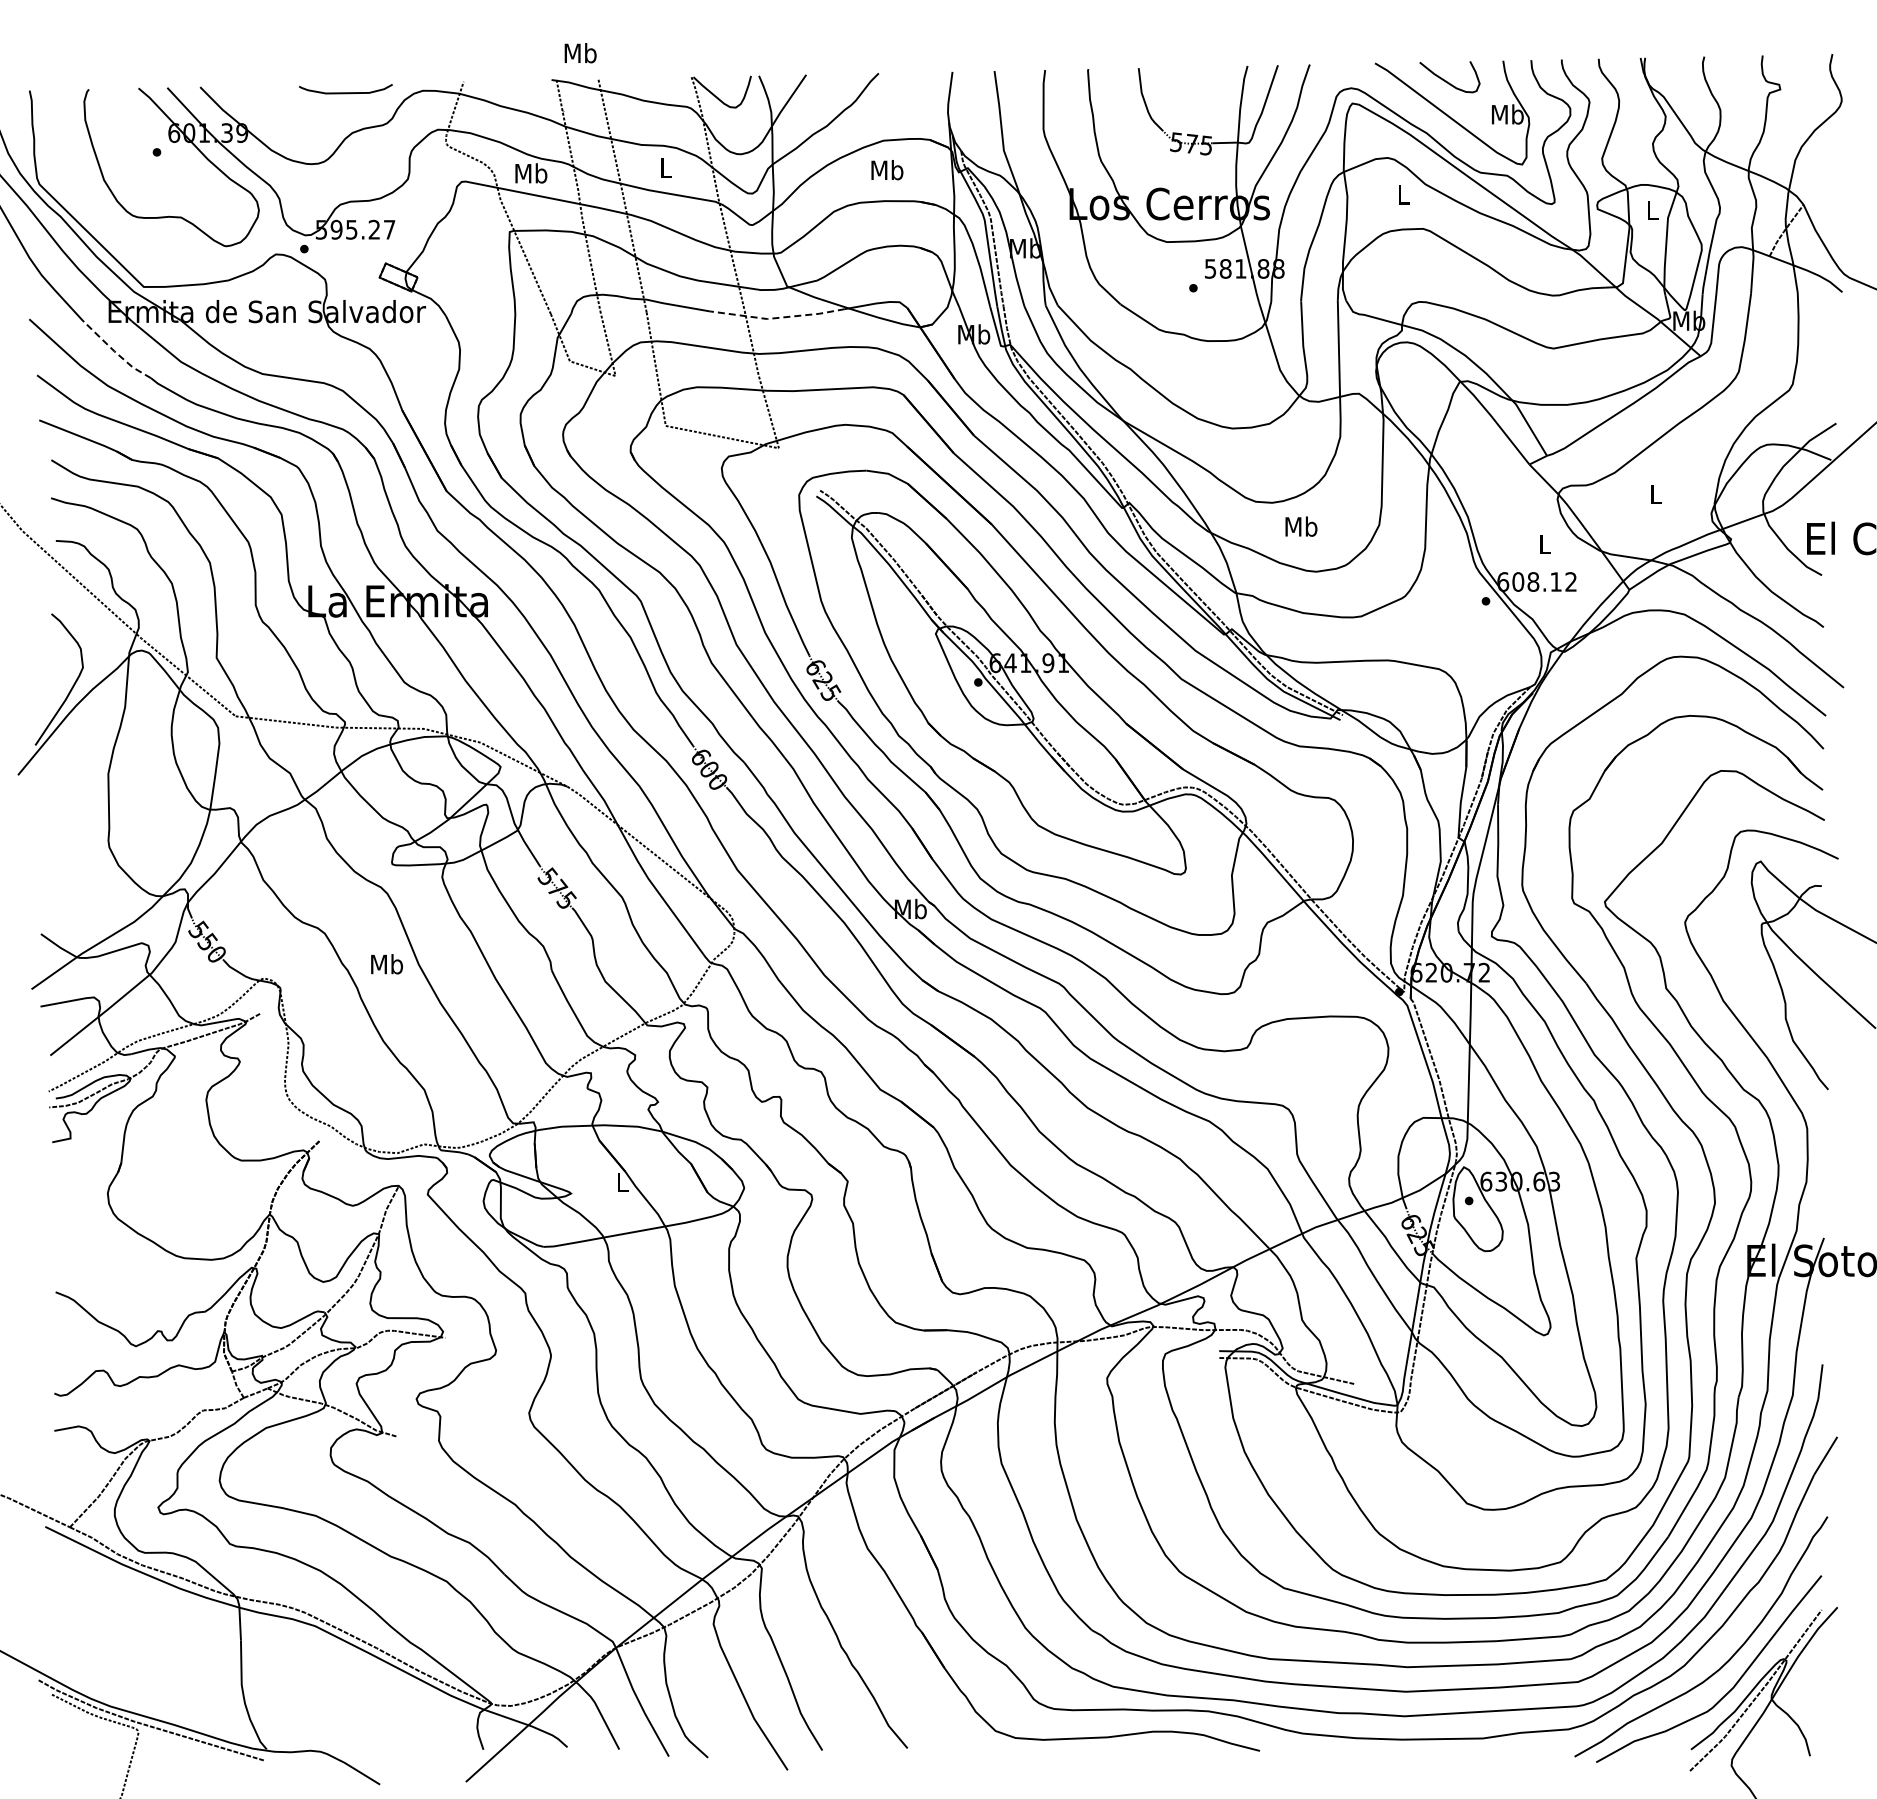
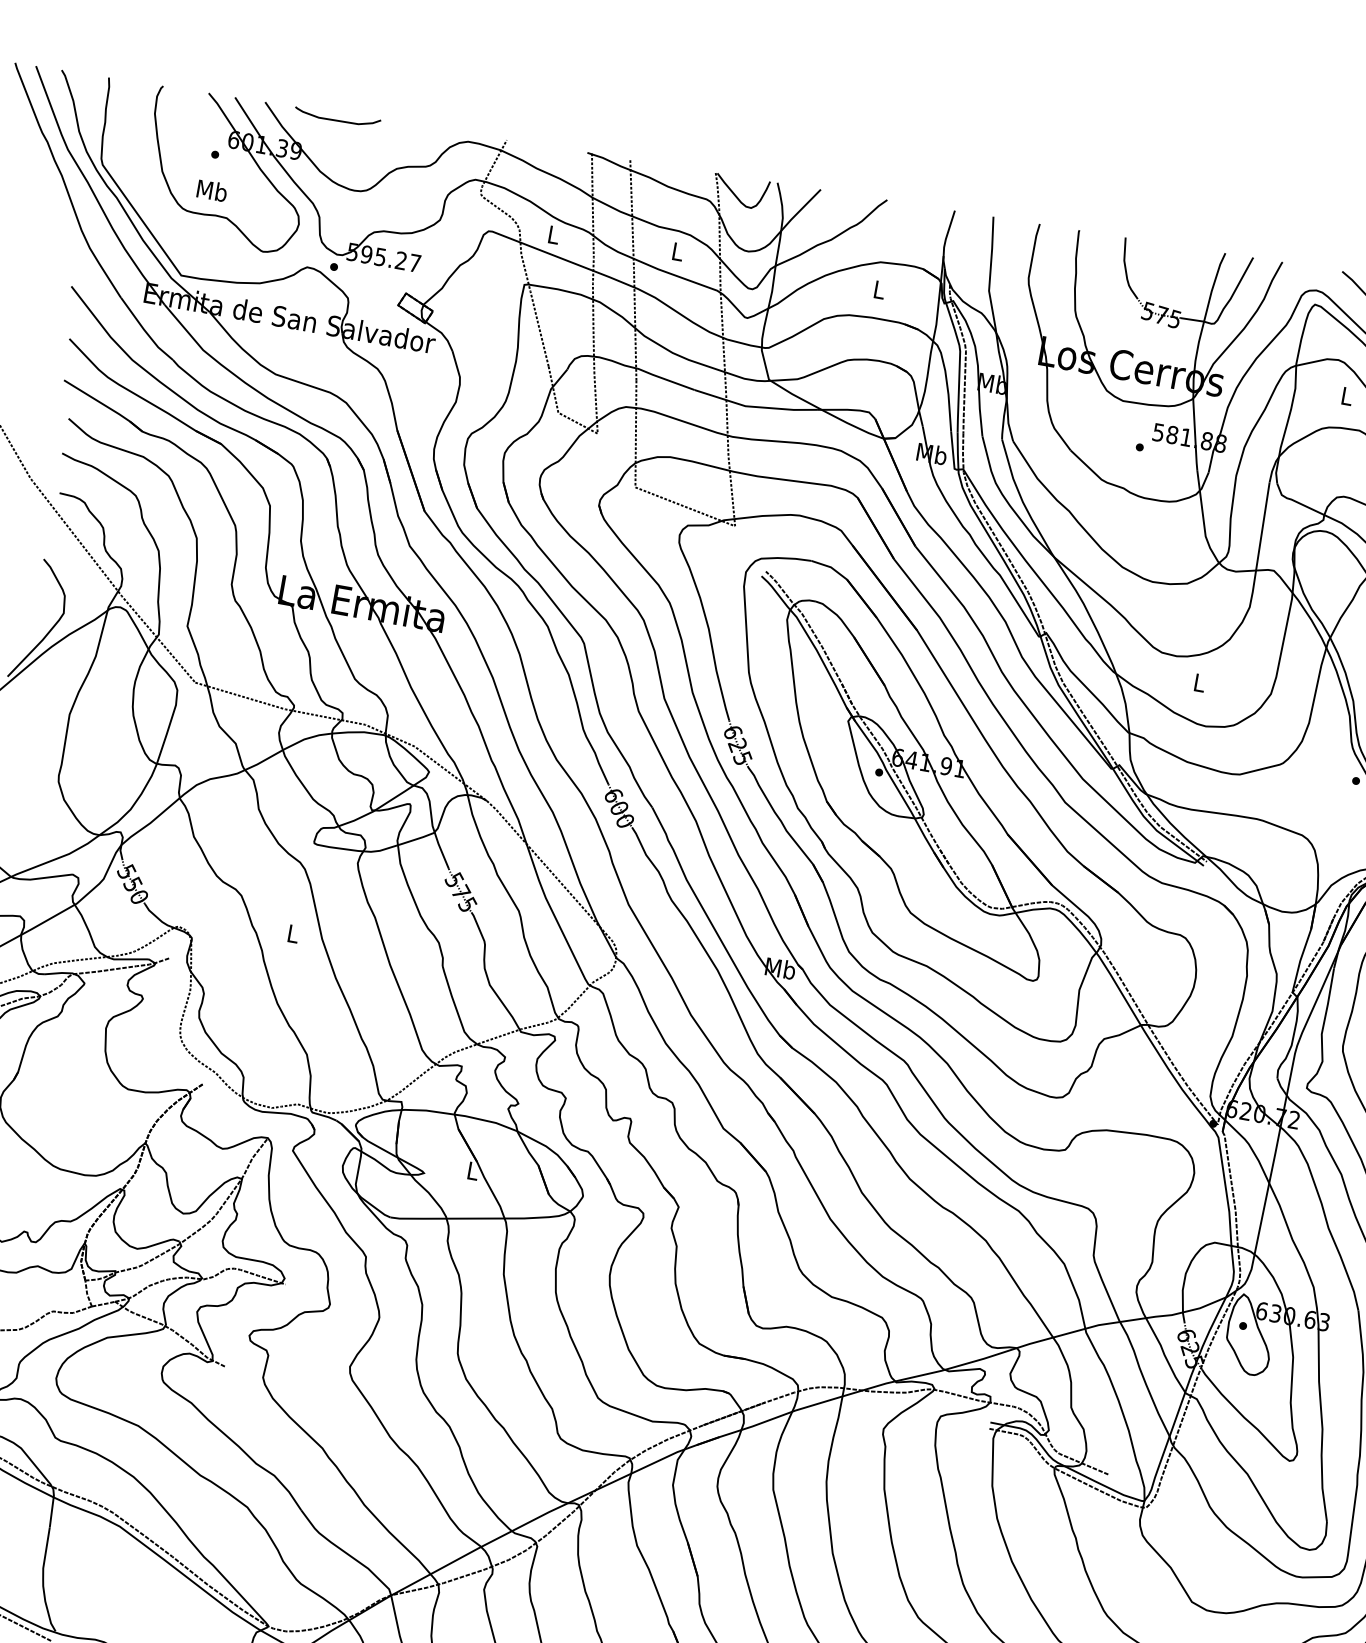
text: (580, 53) -> (212, 191), moved
curve: (345, 92) -> (336, 119), moved
text: (887, 170) -> (879, 290), Mb -> L
text: (531, 173) -> (553, 234), Mb -> L
line: (778, 317) -> (756, 406), dashed -> solid
line: (115, 352) -> (144, 330), dashed -> solid
text: (1301, 526) -> (1199, 682), Mb -> L
text: (386, 964) -> (292, 933), Mb -> L

